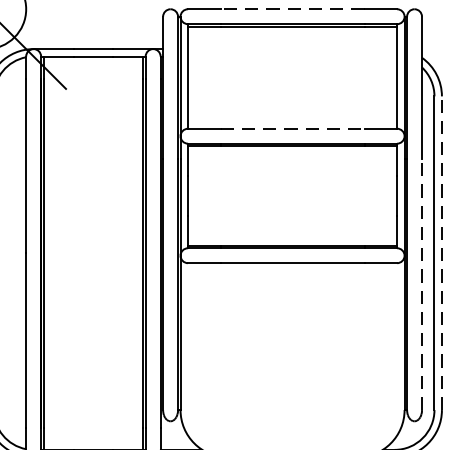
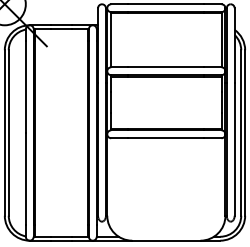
line: (292, 9) -> (166, 4), dashed -> solid
line: (292, 129) -> (166, 67), dashed -> solid
line: (442, 254) -> (245, 133), dashed -> solid
line: (421, 284) -> (234, 149), dashed -> solid

